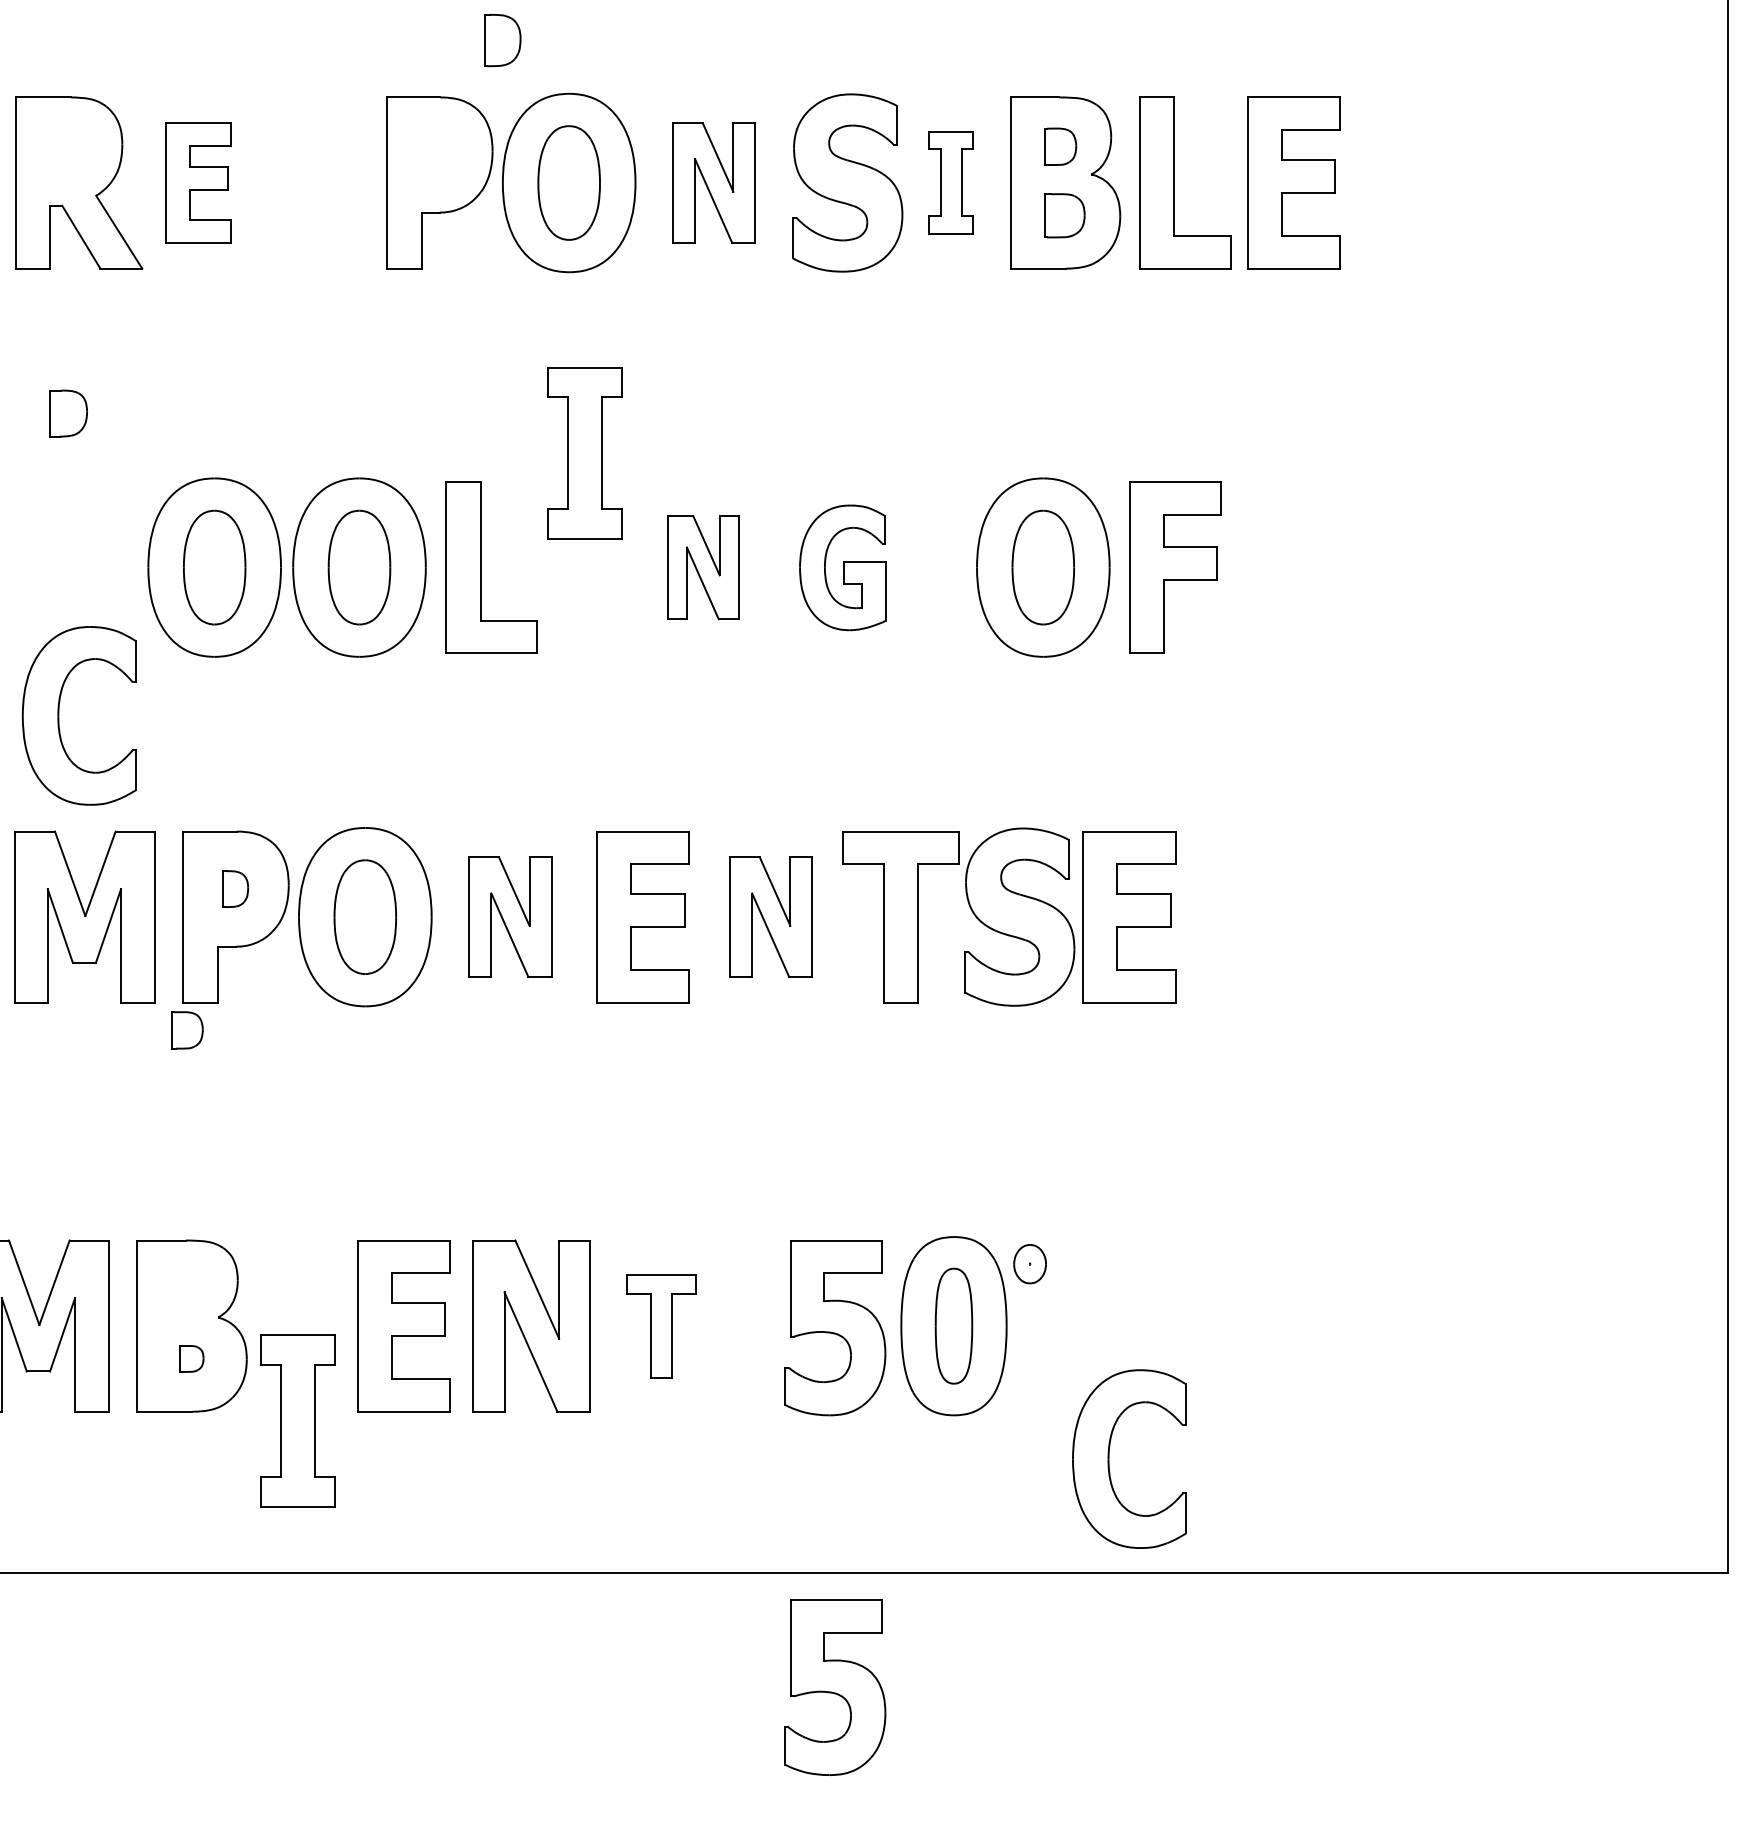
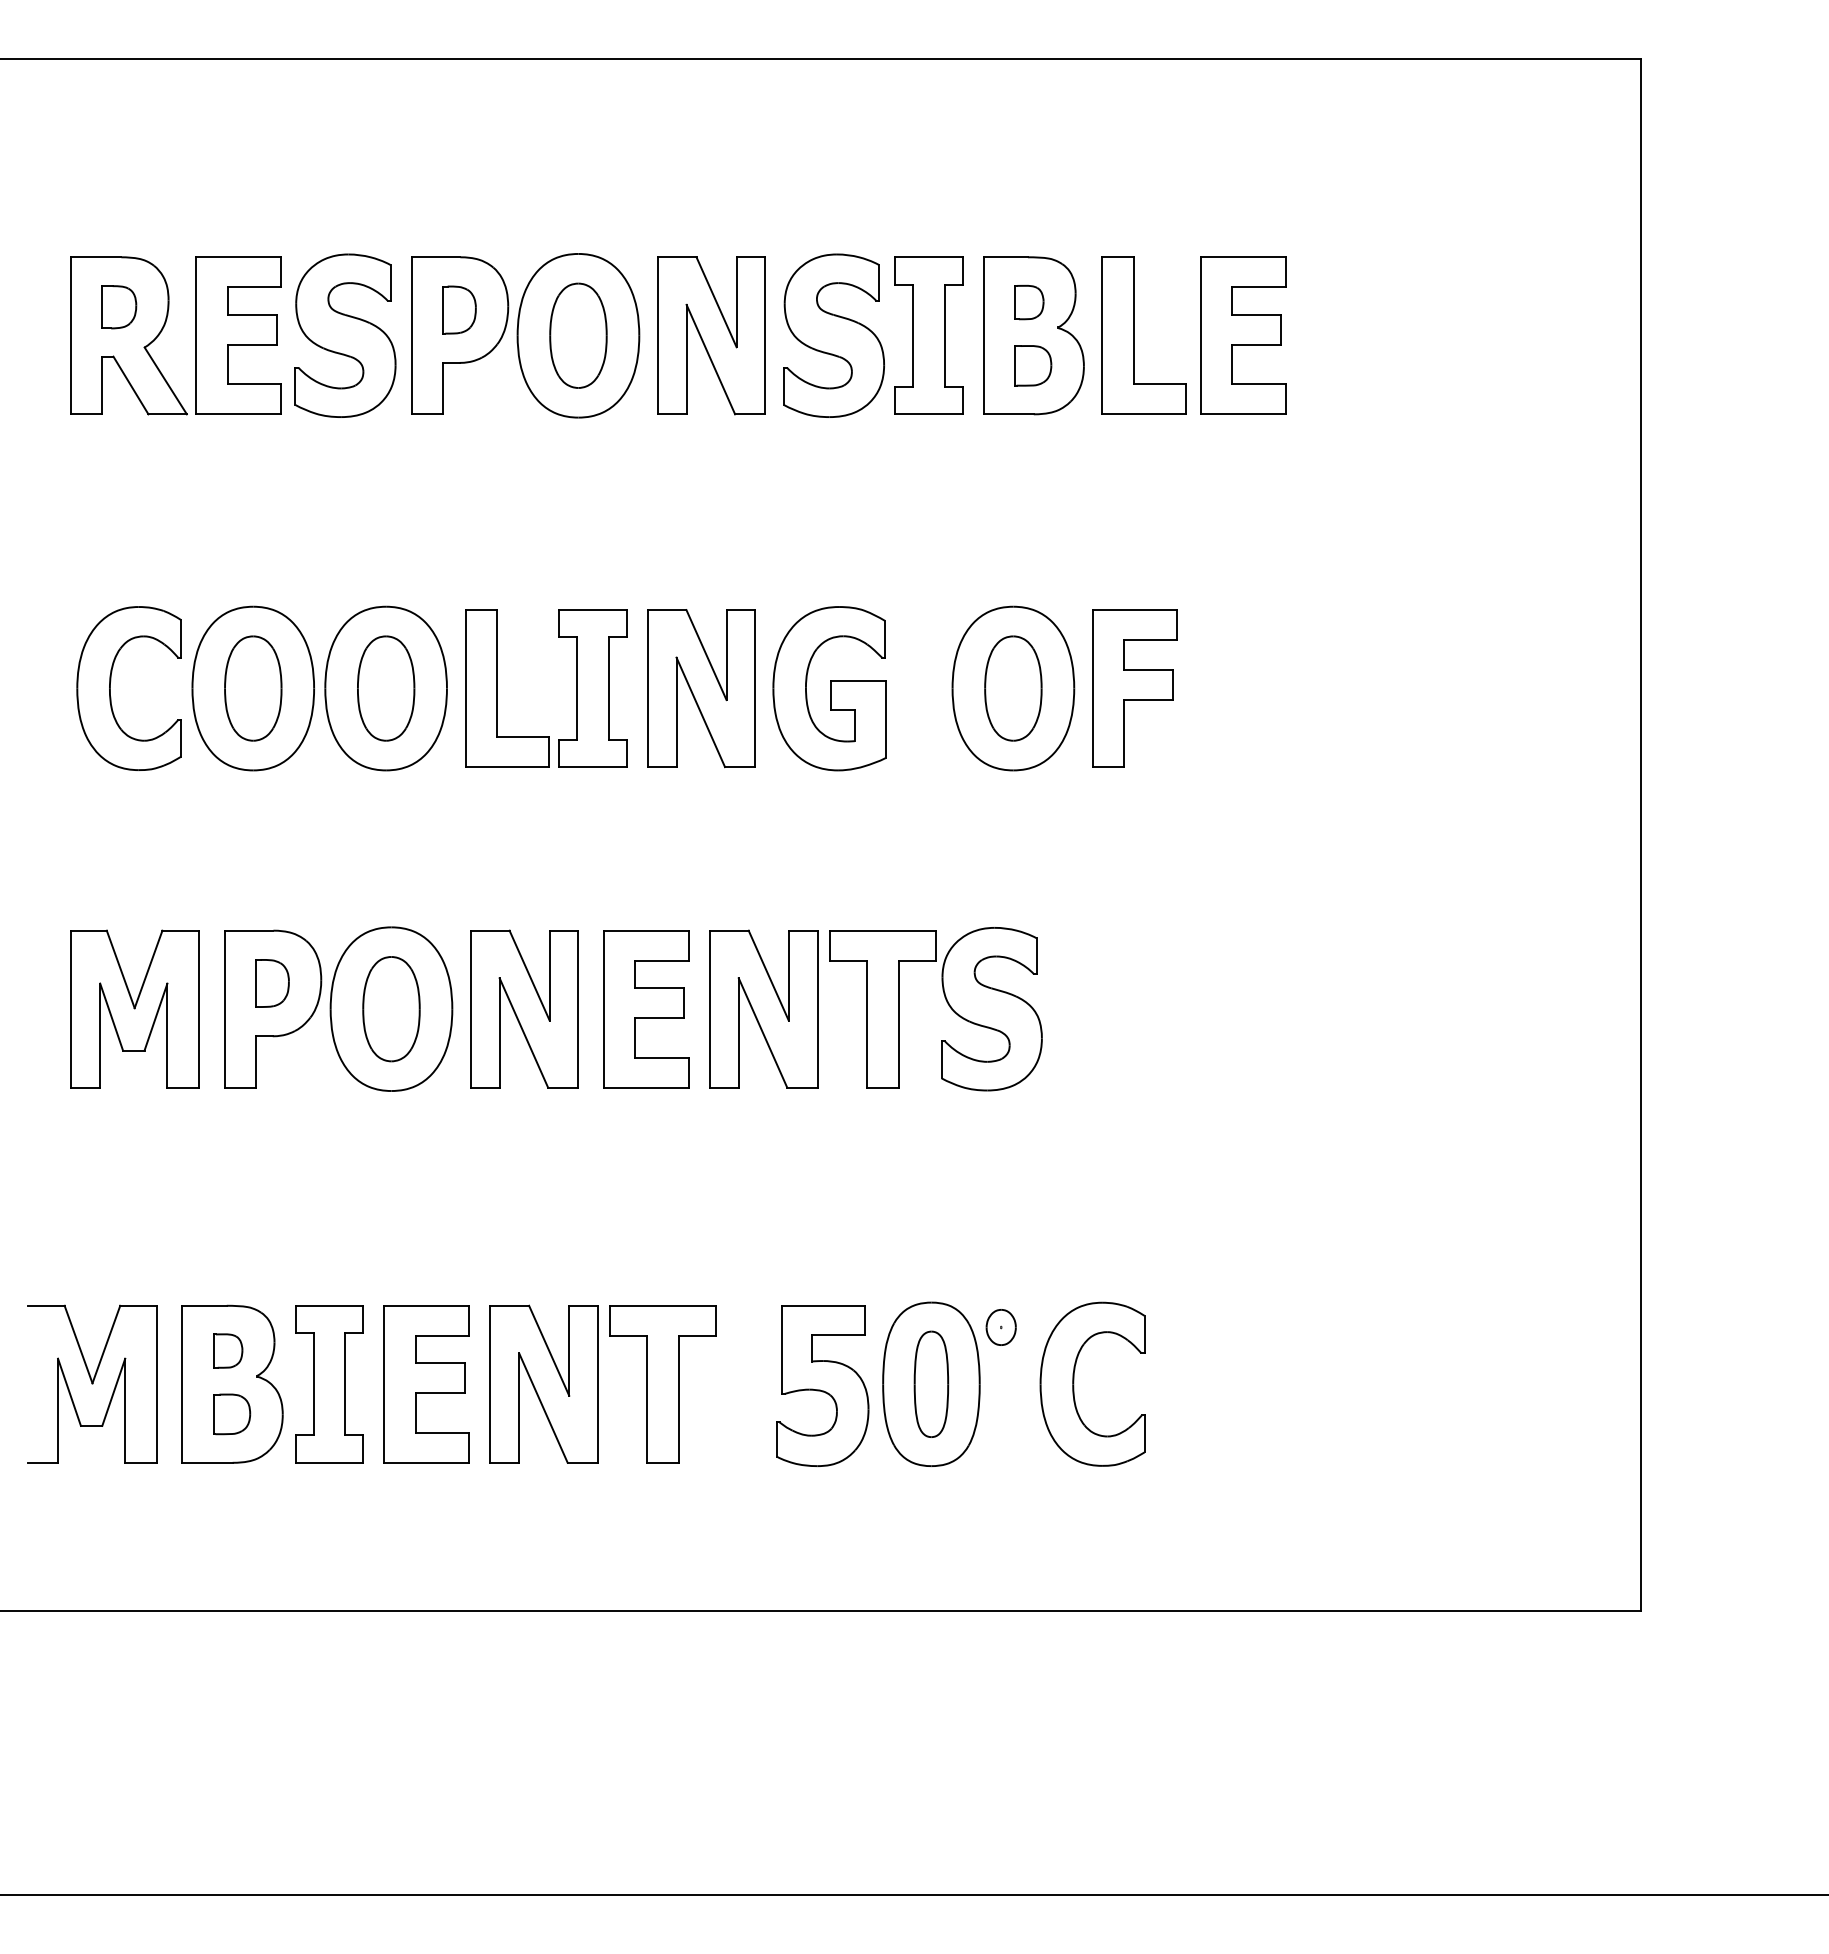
part: (502, 39) -> (459, 309), moved
part: (198, 182) -> (238, 335), size x1.43
part: (315, 182) -> (345, 335), added
part: (714, 182) -> (711, 335), size x1.43
part: (950, 182) -> (928, 335), size x1.67
part: (68, 413) -> (119, 307), moved
part: (584, 453) -> (592, 688), moved
part: (703, 567) -> (701, 688), size x1.67
part: (842, 567) -> (829, 688), size x1.43
part: (58, 715) -> (110, 688), moved
part: (235, 889) -> (272, 983), size x1.43
part: (510, 916) -> (524, 1008), size x1.43
part: (770, 916) -> (763, 1008), size x1.43
part: (1129, 917) -> (1092, 1009), removed
part: (187, 1029) -> (228, 1350), moved
part: (660, 1326) -> (662, 1384), size x1.67
part: (192, 1359) -> (232, 1414), size x1.67
part: (297, 1421) -> (329, 1384), moved
part: (1109, 1458) -> (1074, 1383), moved
part: (835, 1687) -> (822, 1715), removed

